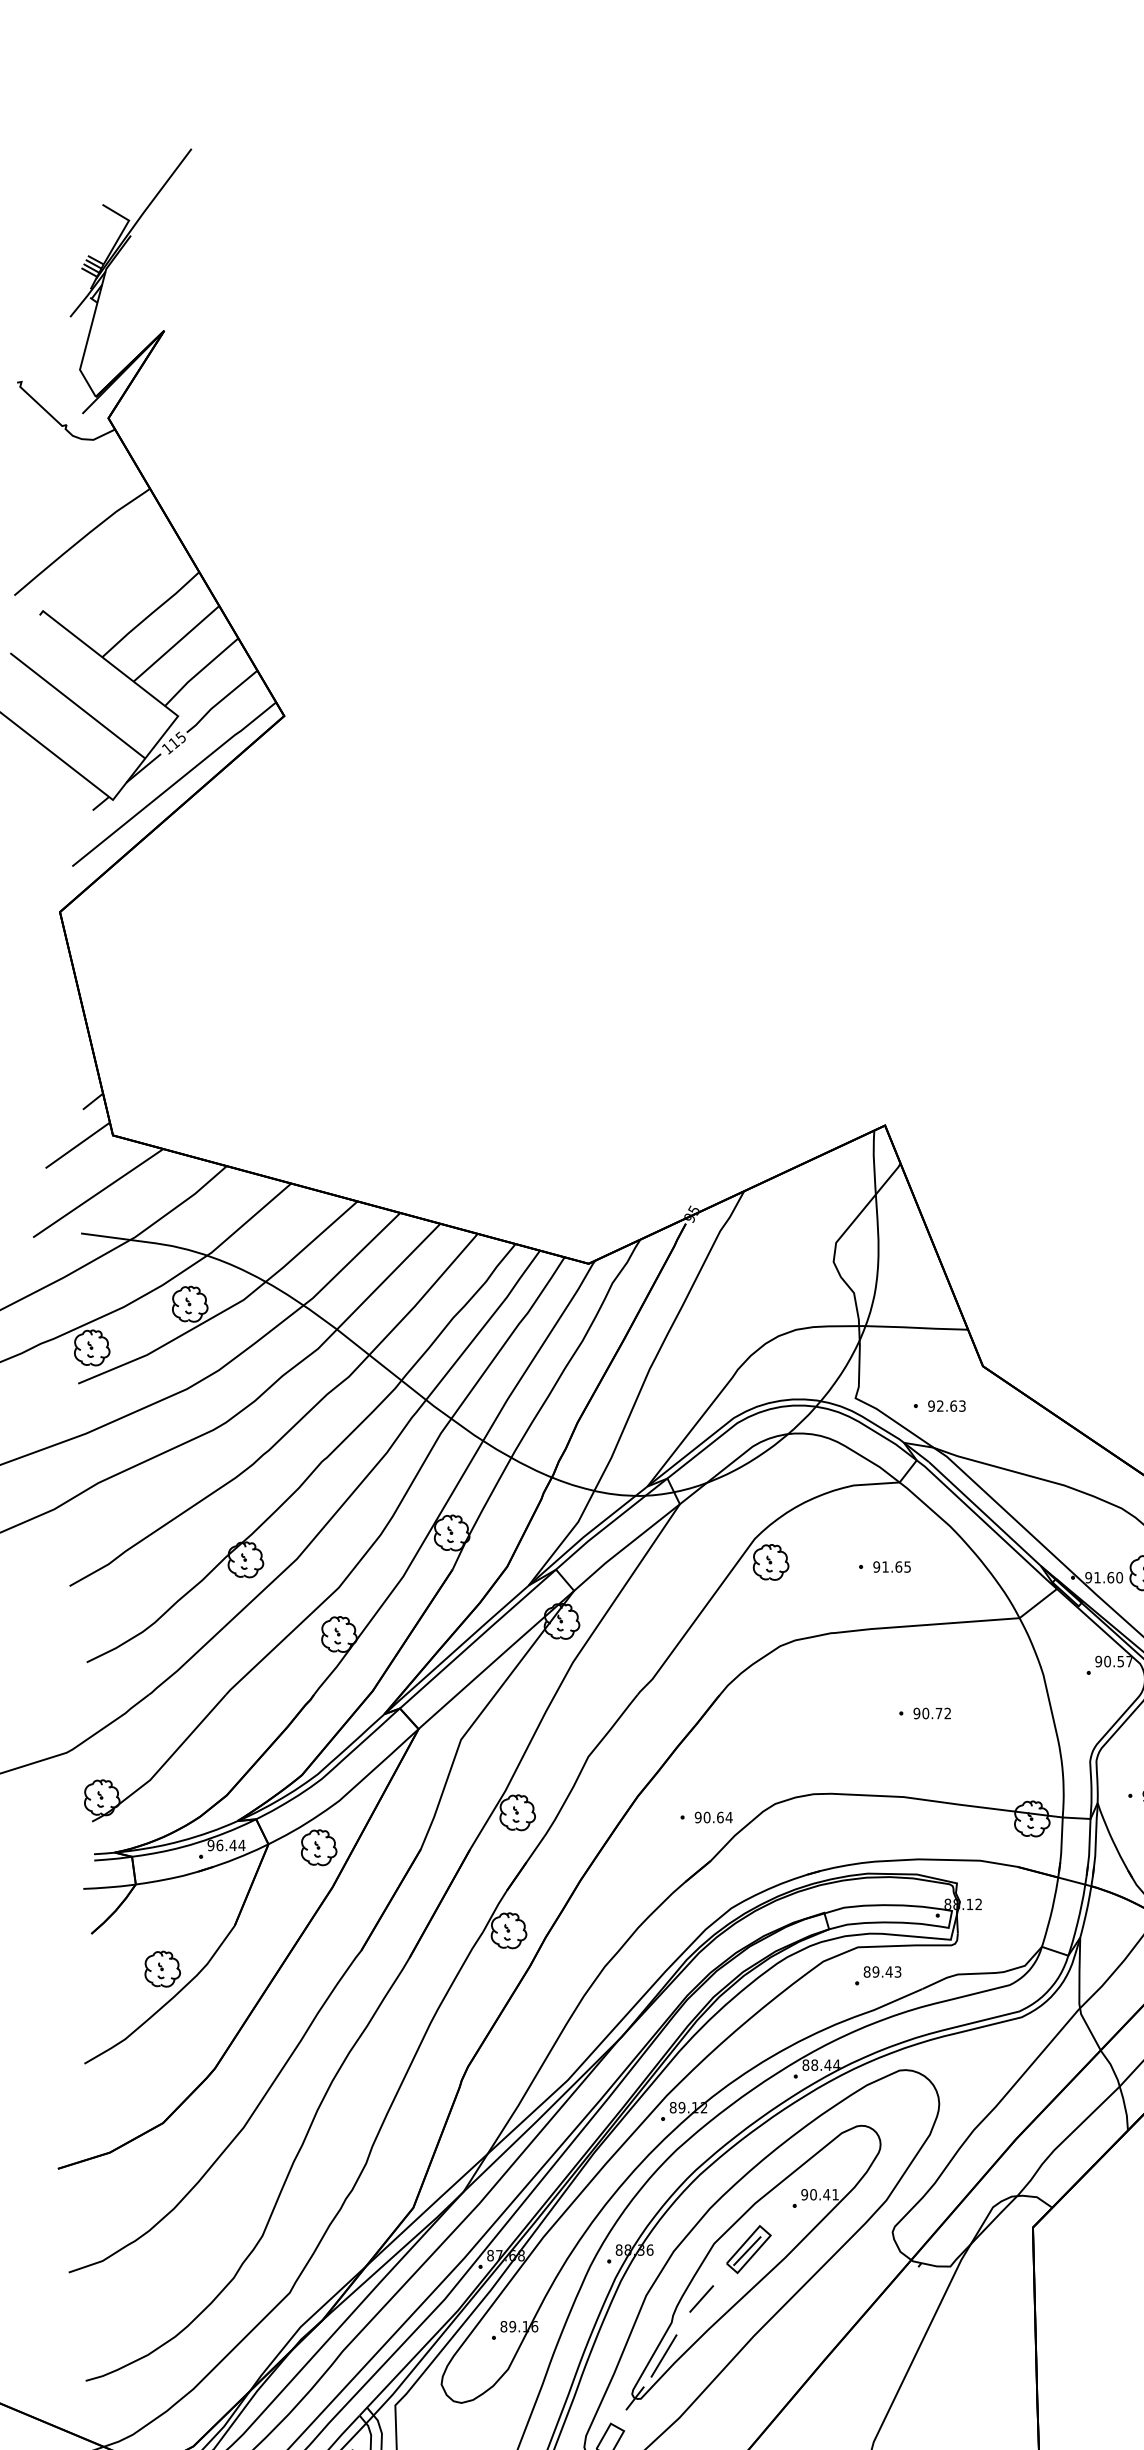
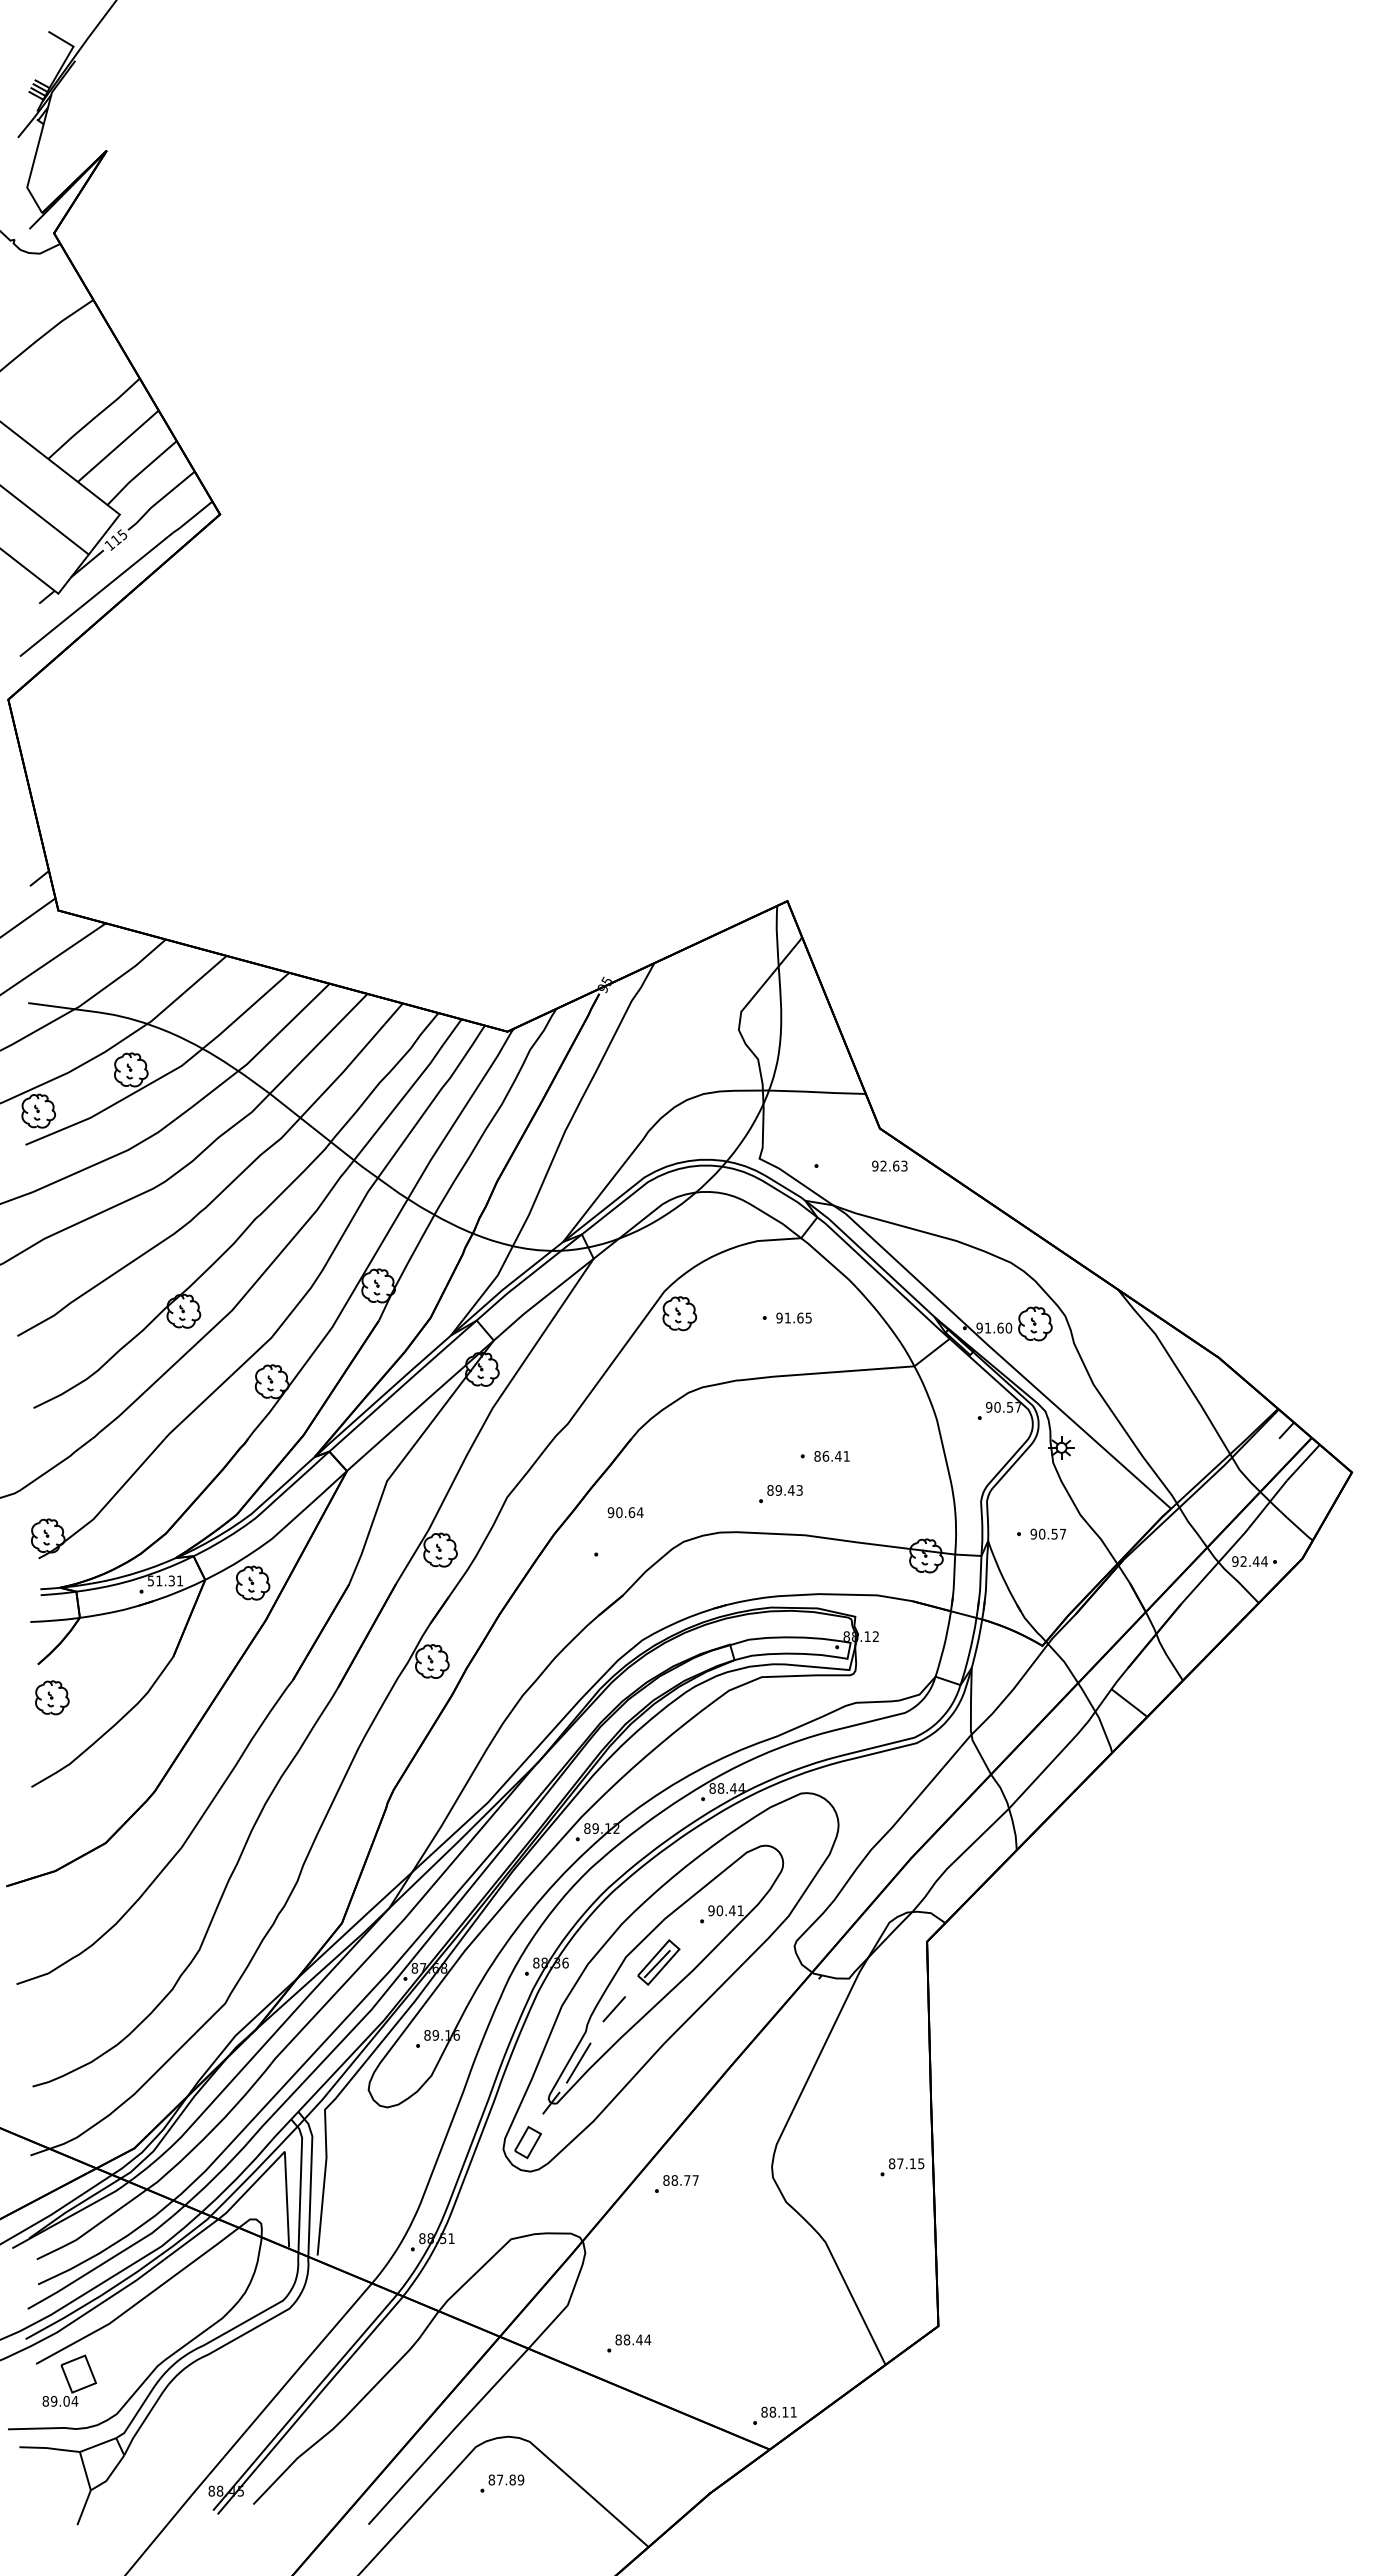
text: (946, 1405) -> (889, 1165), moved
text: (931, 1713) -> (831, 1456), 90.72 -> 86.41
text: (713, 1817) -> (625, 1512), moved
text: (226, 1844) -> (165, 1580), 96.44 -> 51.31
part: (162, 1968) -> (52, 1697), moved
part: (877, 1976) -> (780, 1494), moved

